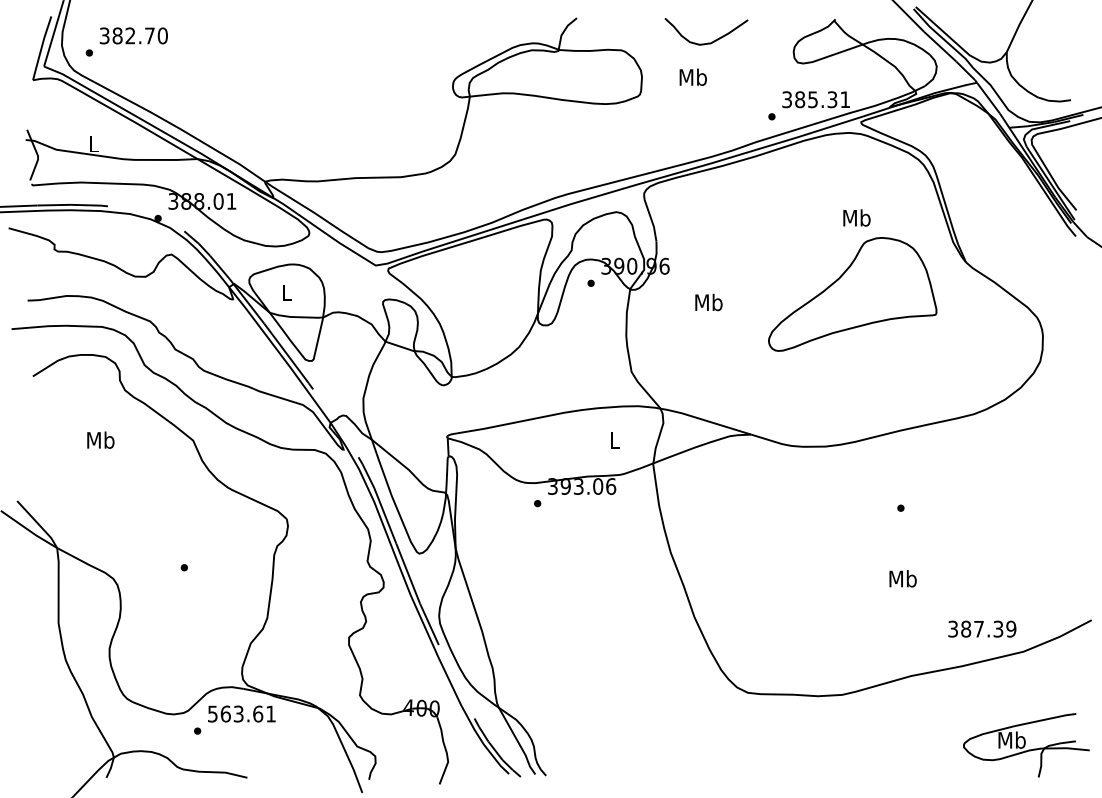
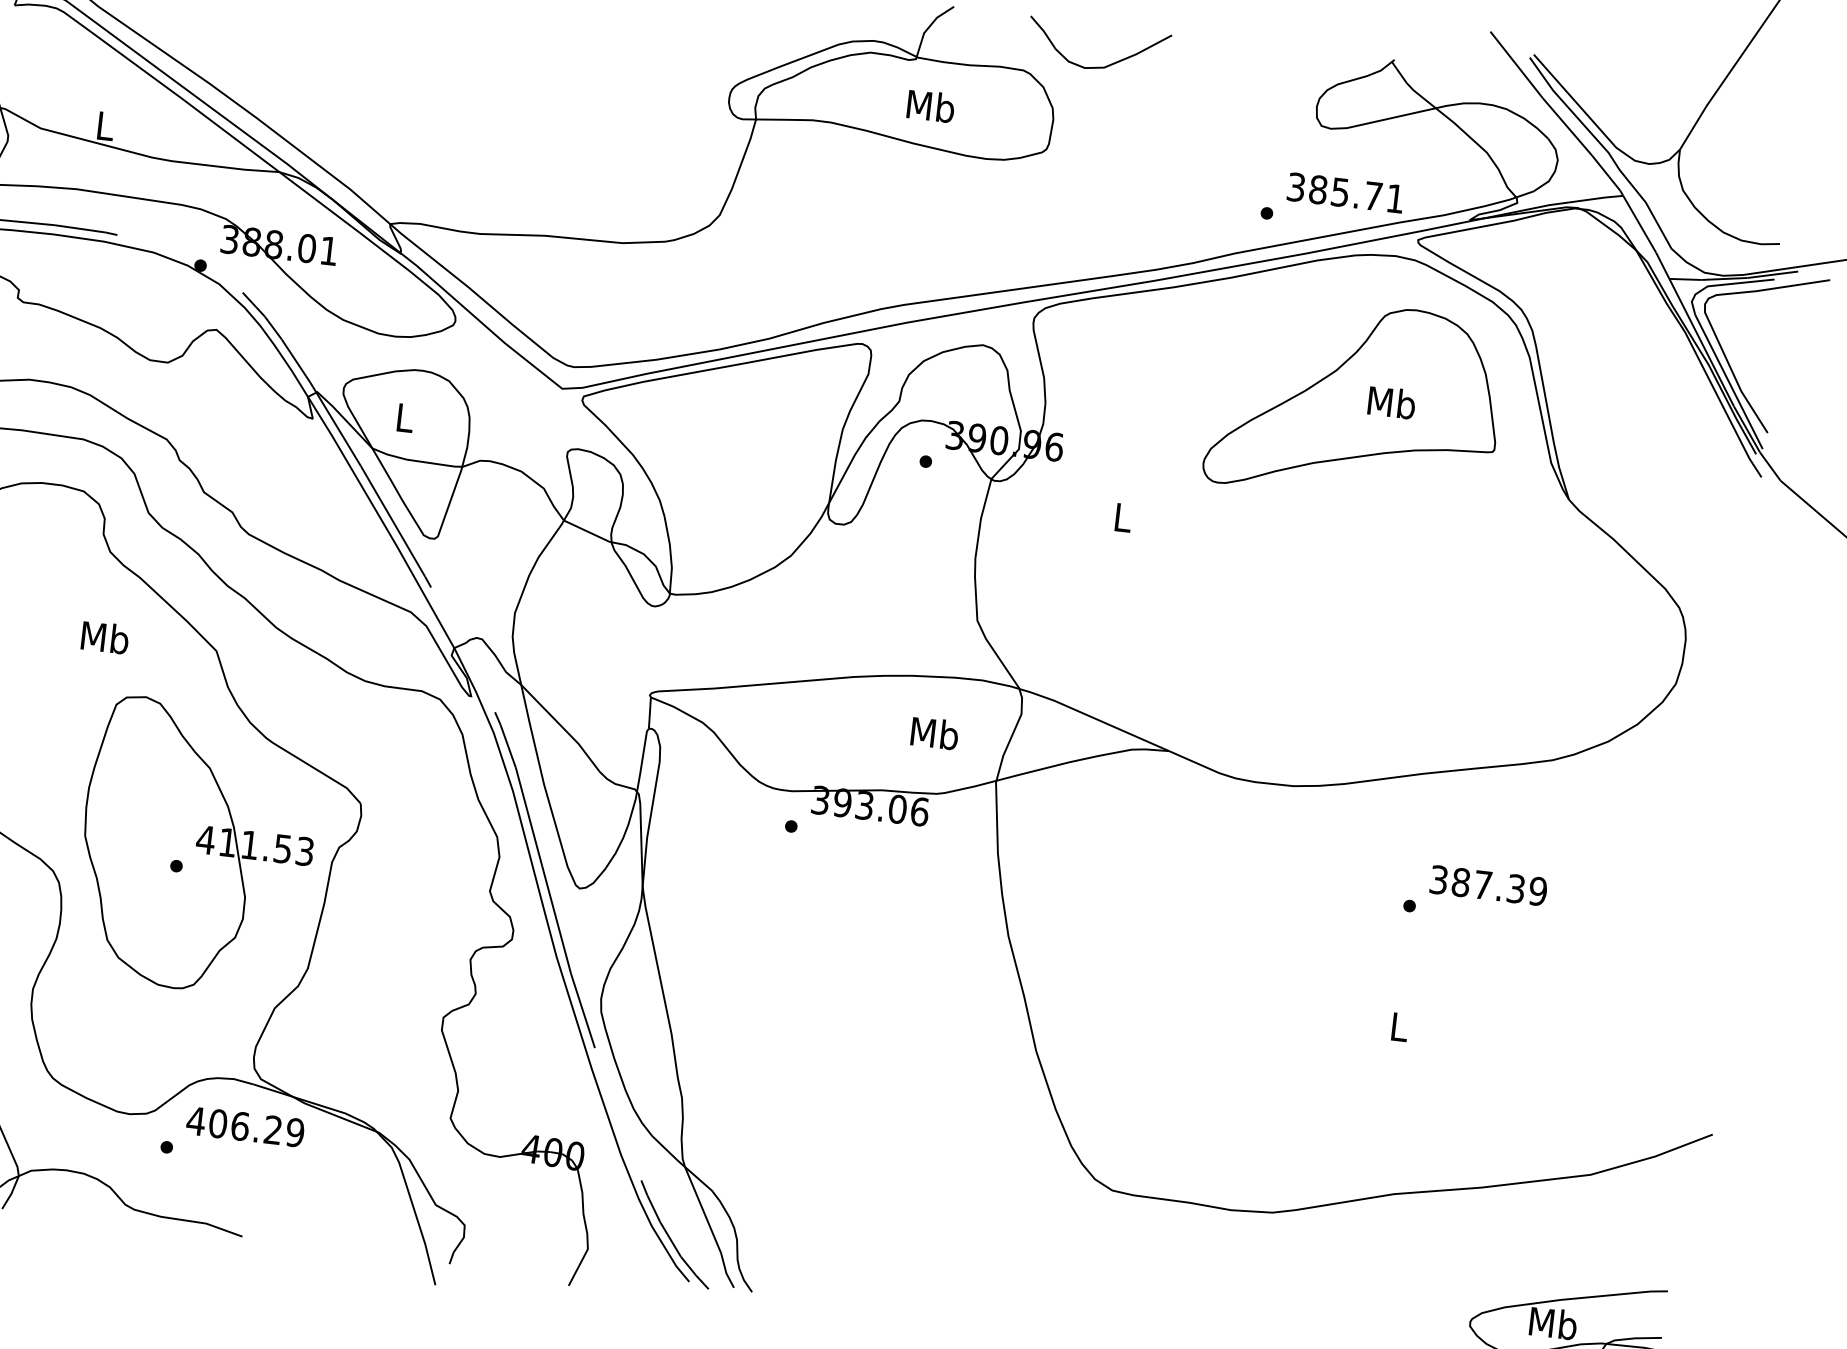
curve: (707, 42) -> (1098, 65), moved
text: (692, 76) -> (929, 104), moved
text: (832, 99) -> (1373, 195), 385.31 -> 385.71
part: (852, 294) -> (1355, 400), moved
text: (708, 302) -> (1122, 517), Mb -> L
text: (100, 439) -> (104, 636), moved
text: (614, 439) -> (934, 732), L -> Mb
part: (194, 555) -> (196, 847), added
text: (902, 578) -> (1398, 1026), Mb -> L
text: (982, 628) -> (1489, 884), moved
text: (241, 713) -> (245, 1125), 563.61 -> 406.29

